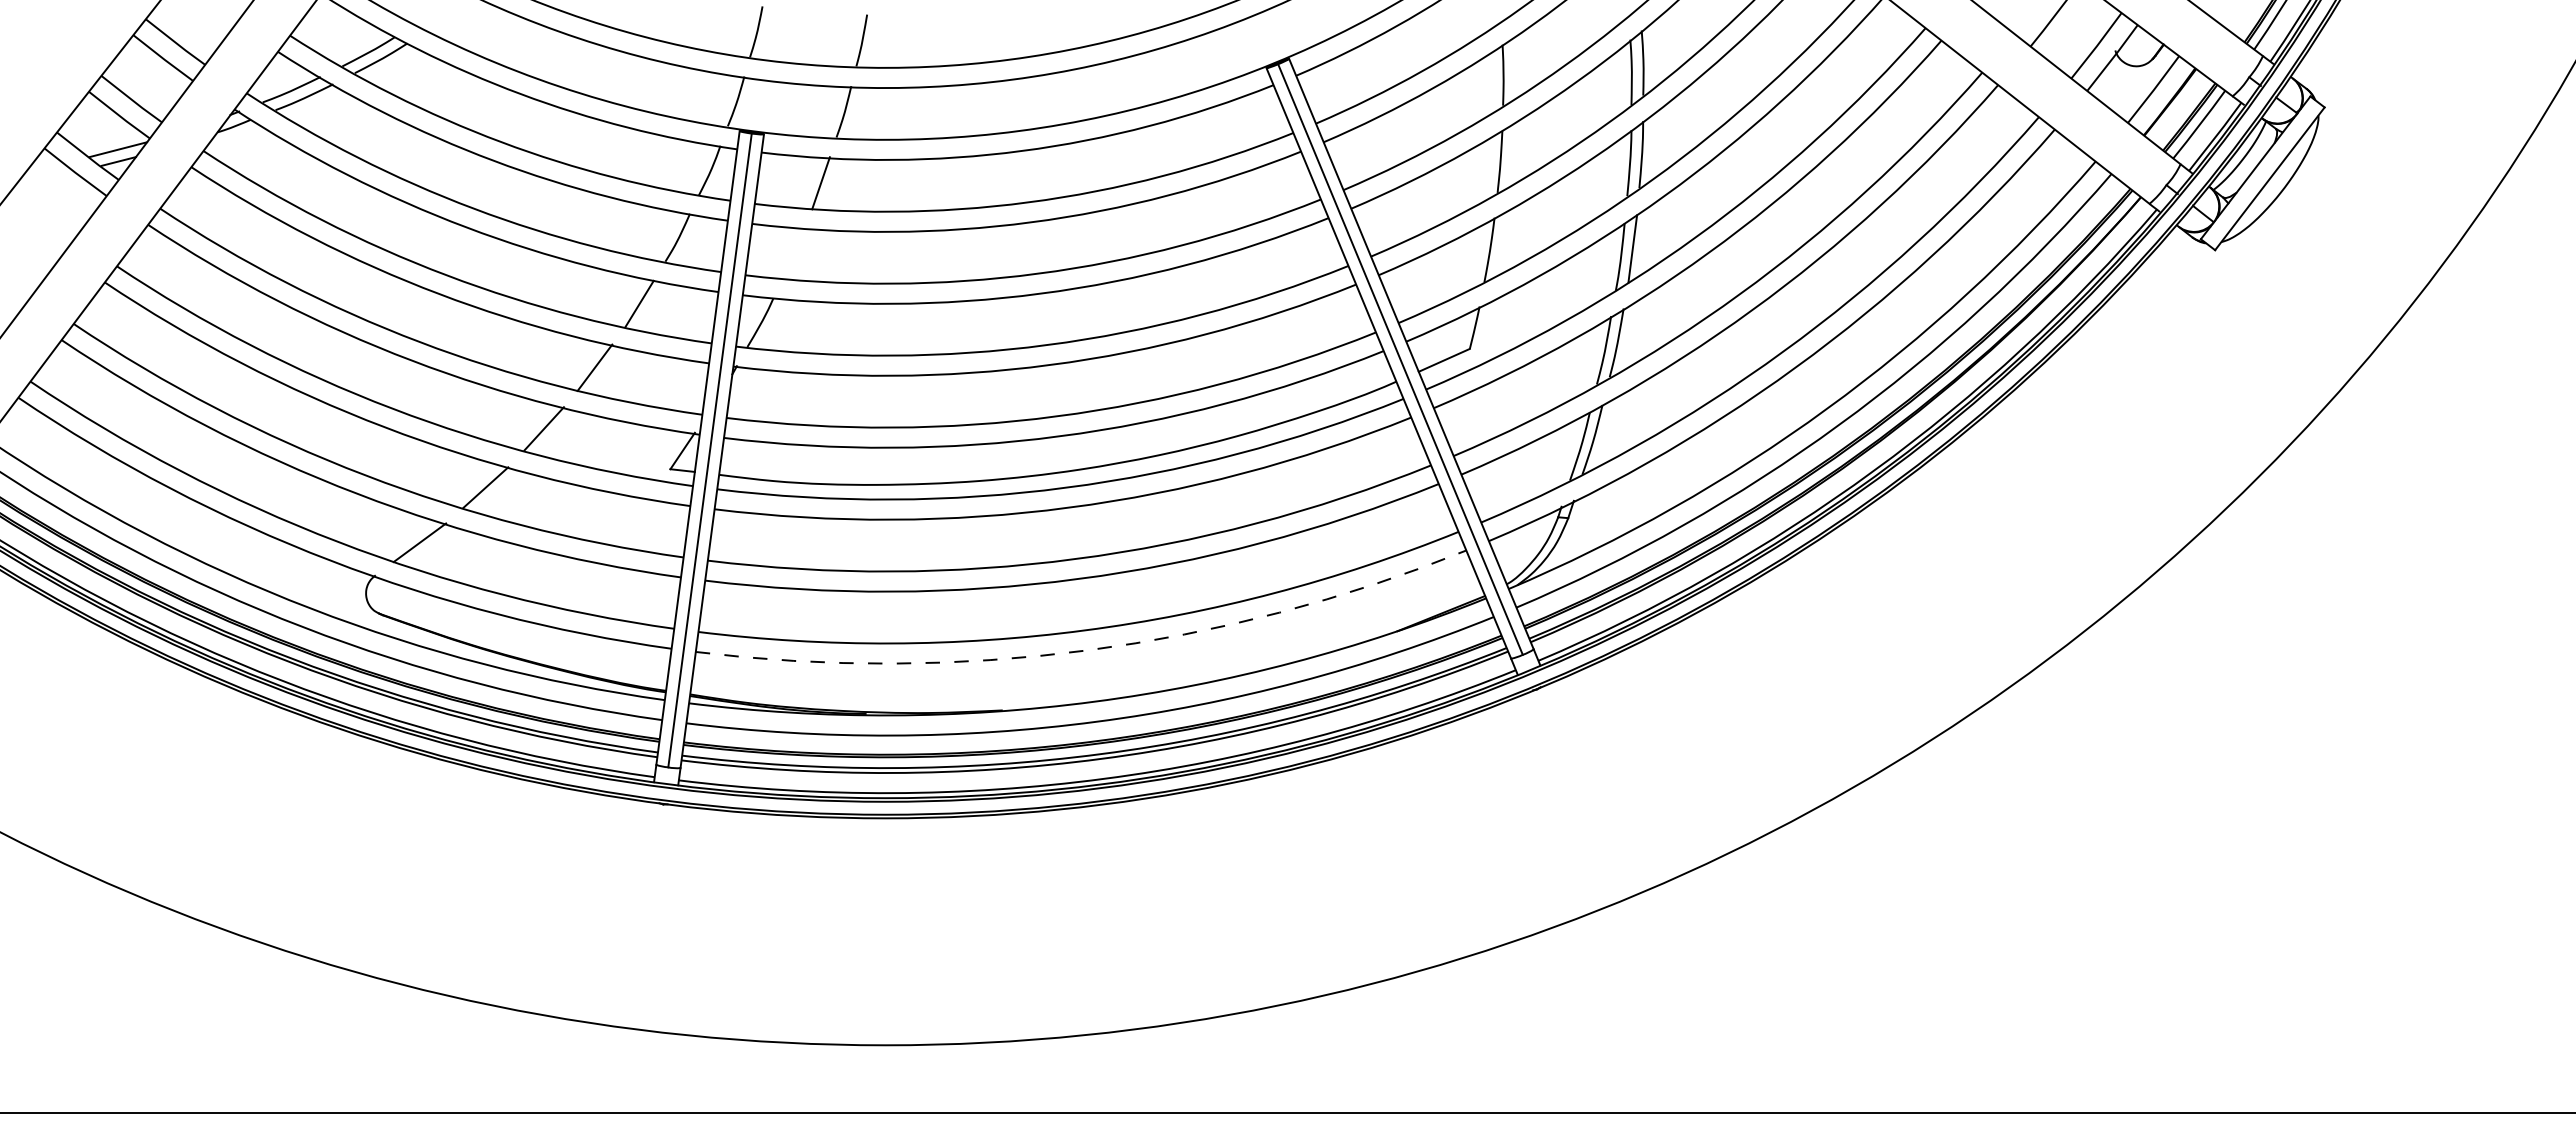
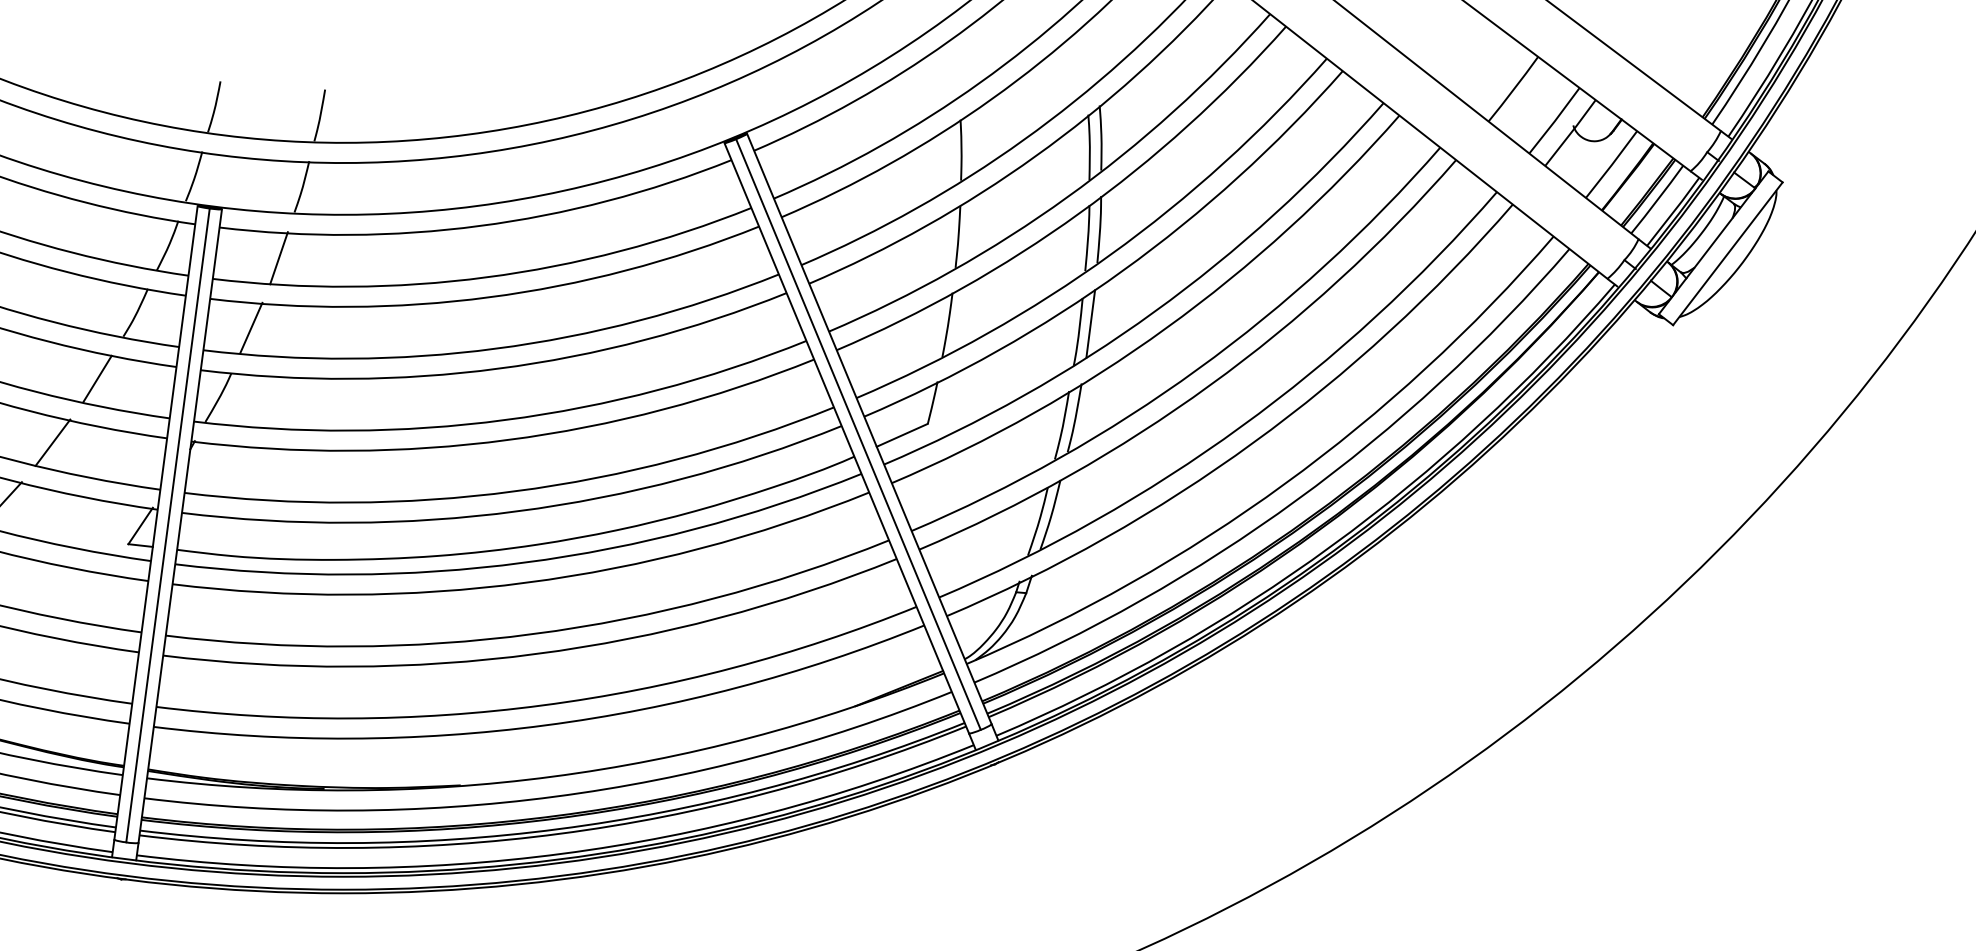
line: (793, 252) -> (251, 327), added
arc: (1087, 650) -> (545, 725), dashed -> solid

